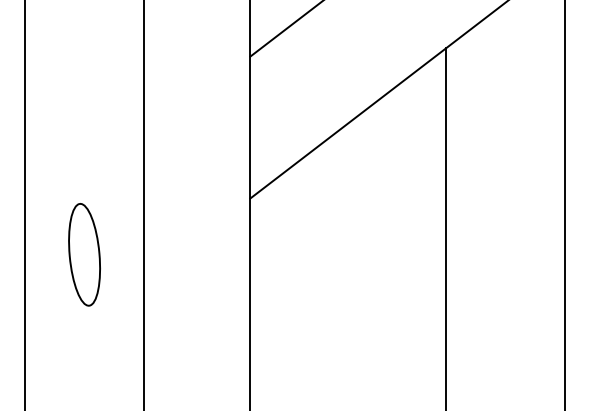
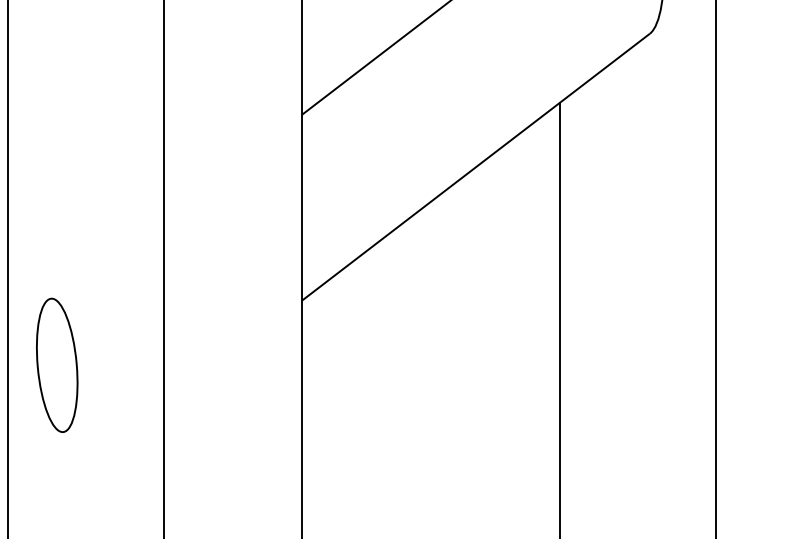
part: (84, 254) -> (57, 364), moved

